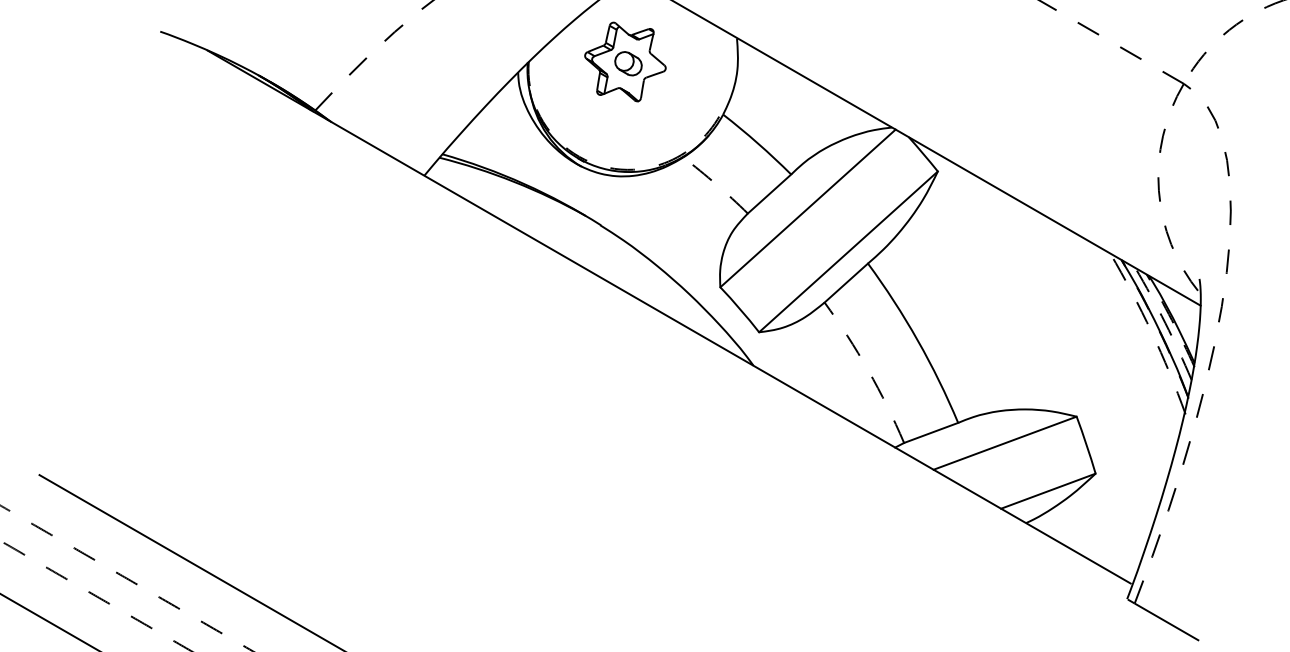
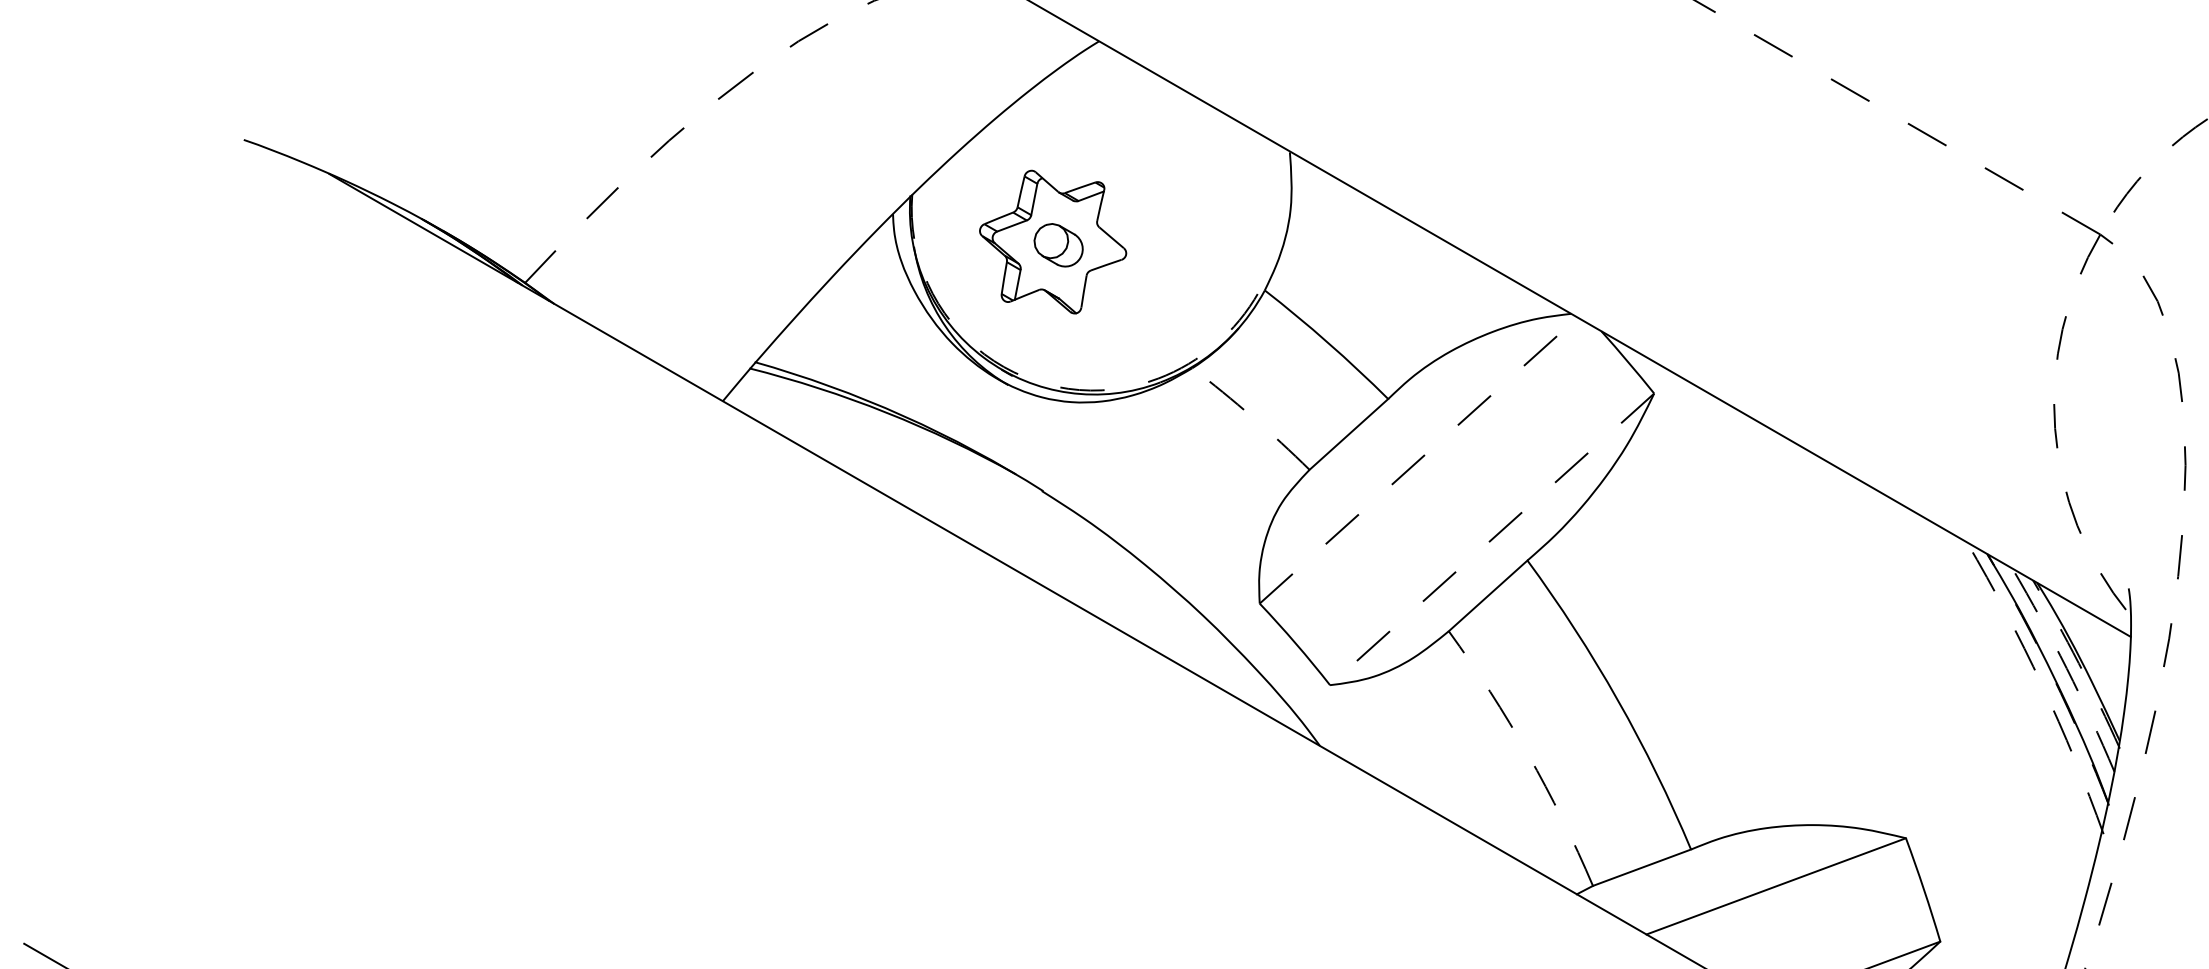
part: (625, 61) -> (1053, 241), moved
line: (808, 208) -> (1419, 460), solid -> dashed
line: (848, 252) -> (1492, 540), solid -> dashed

